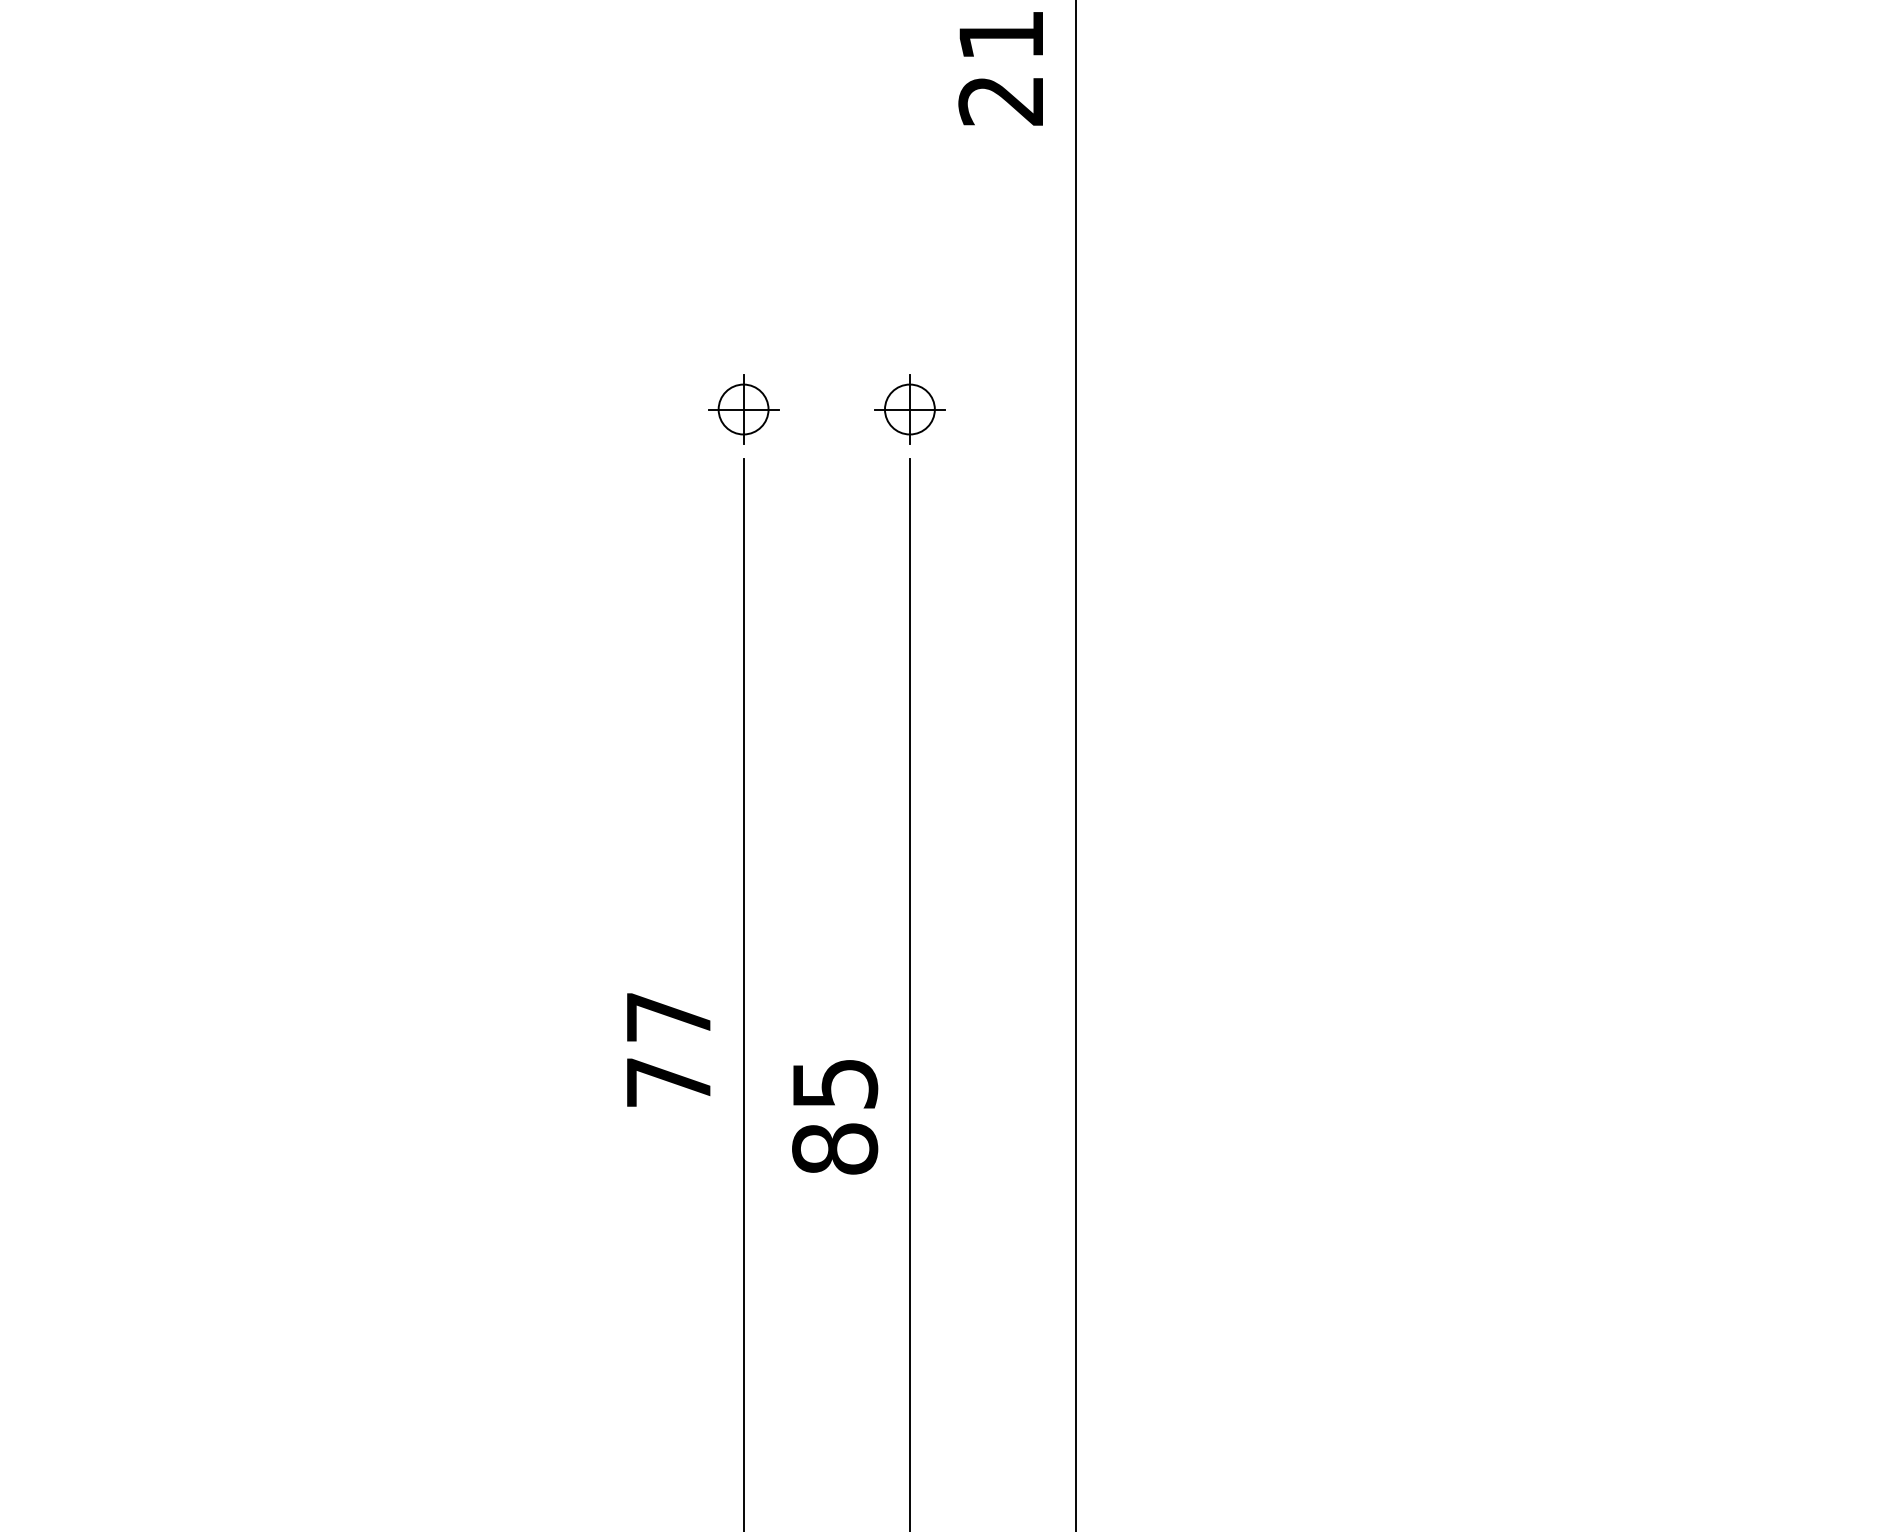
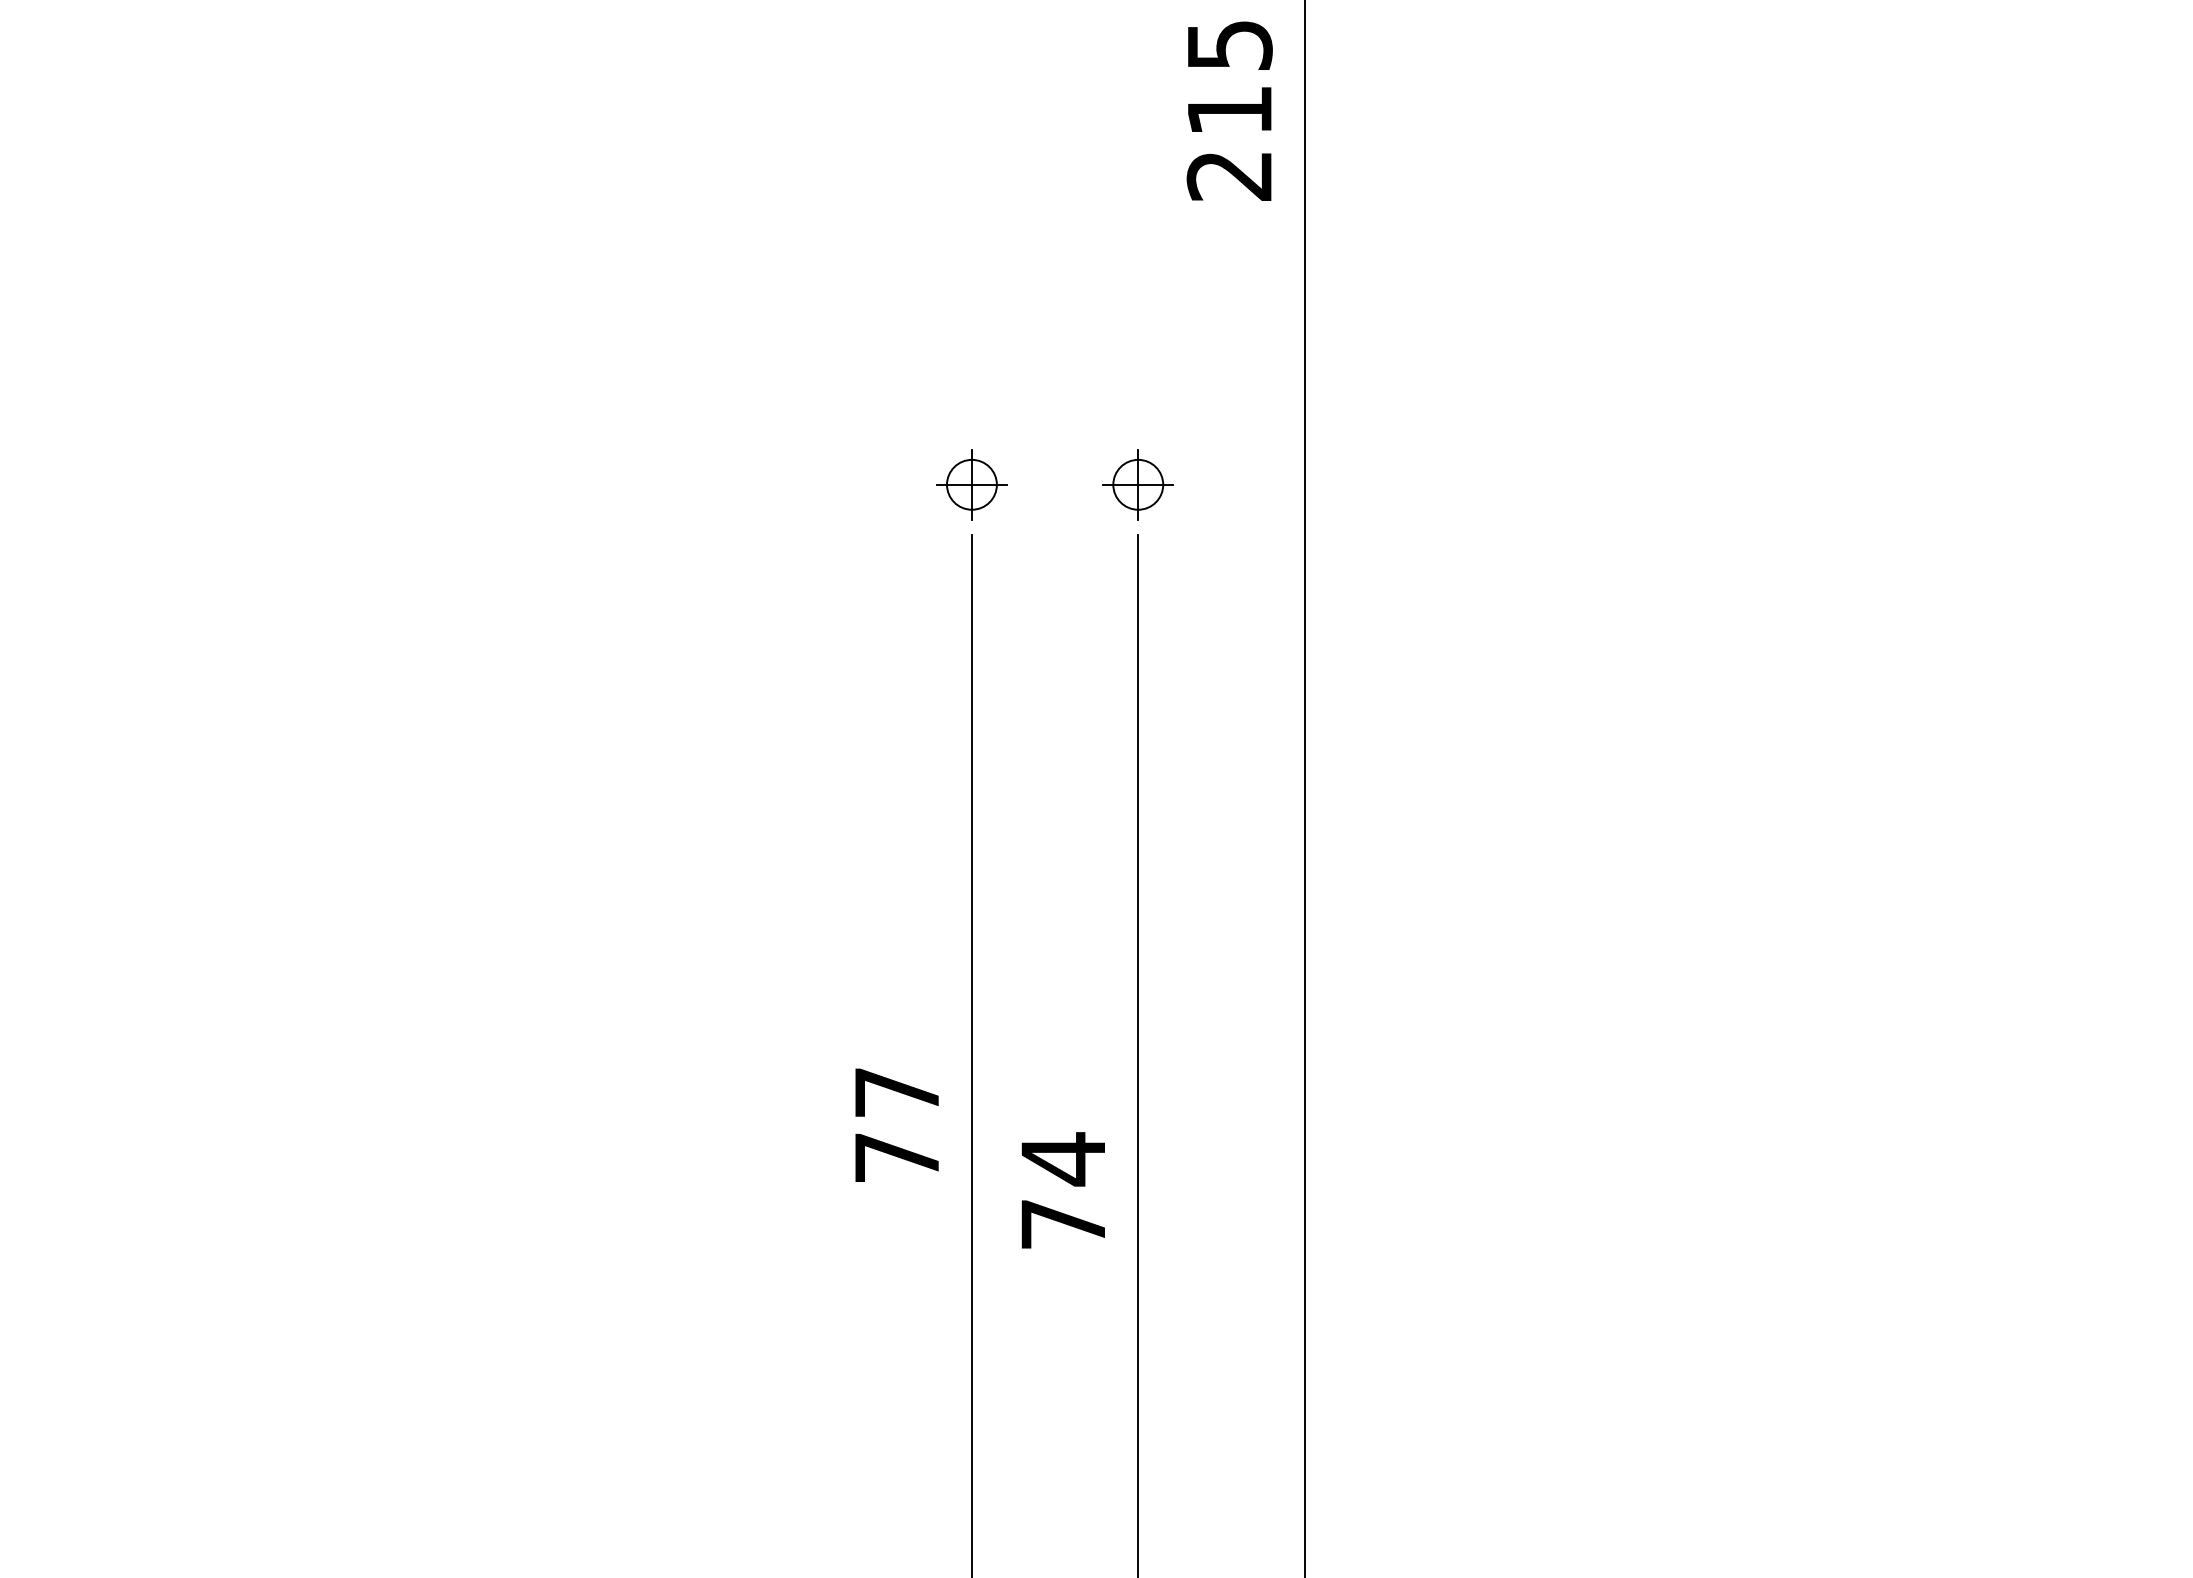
text: (835, 1115) -> (1063, 1190), 85 -> 74

